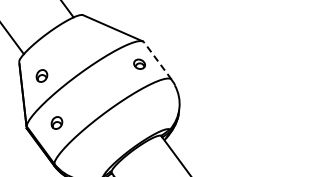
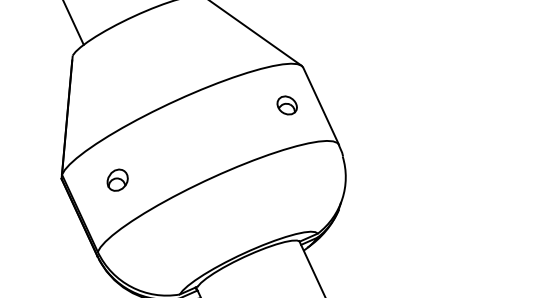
line: (157, 60) -> (320, 105), dashed -> solid
part: (41, 75) -> (107, 89), removed

